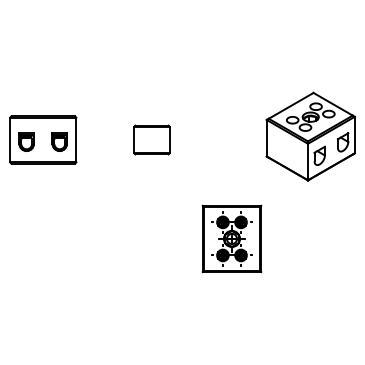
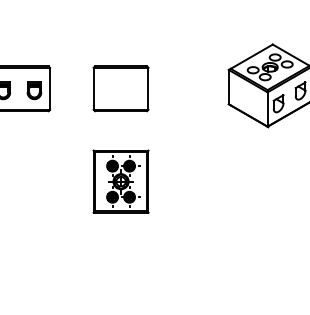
part: (151, 139) -> (120, 88), size x1.67
part: (231, 238) -> (120, 181), moved

